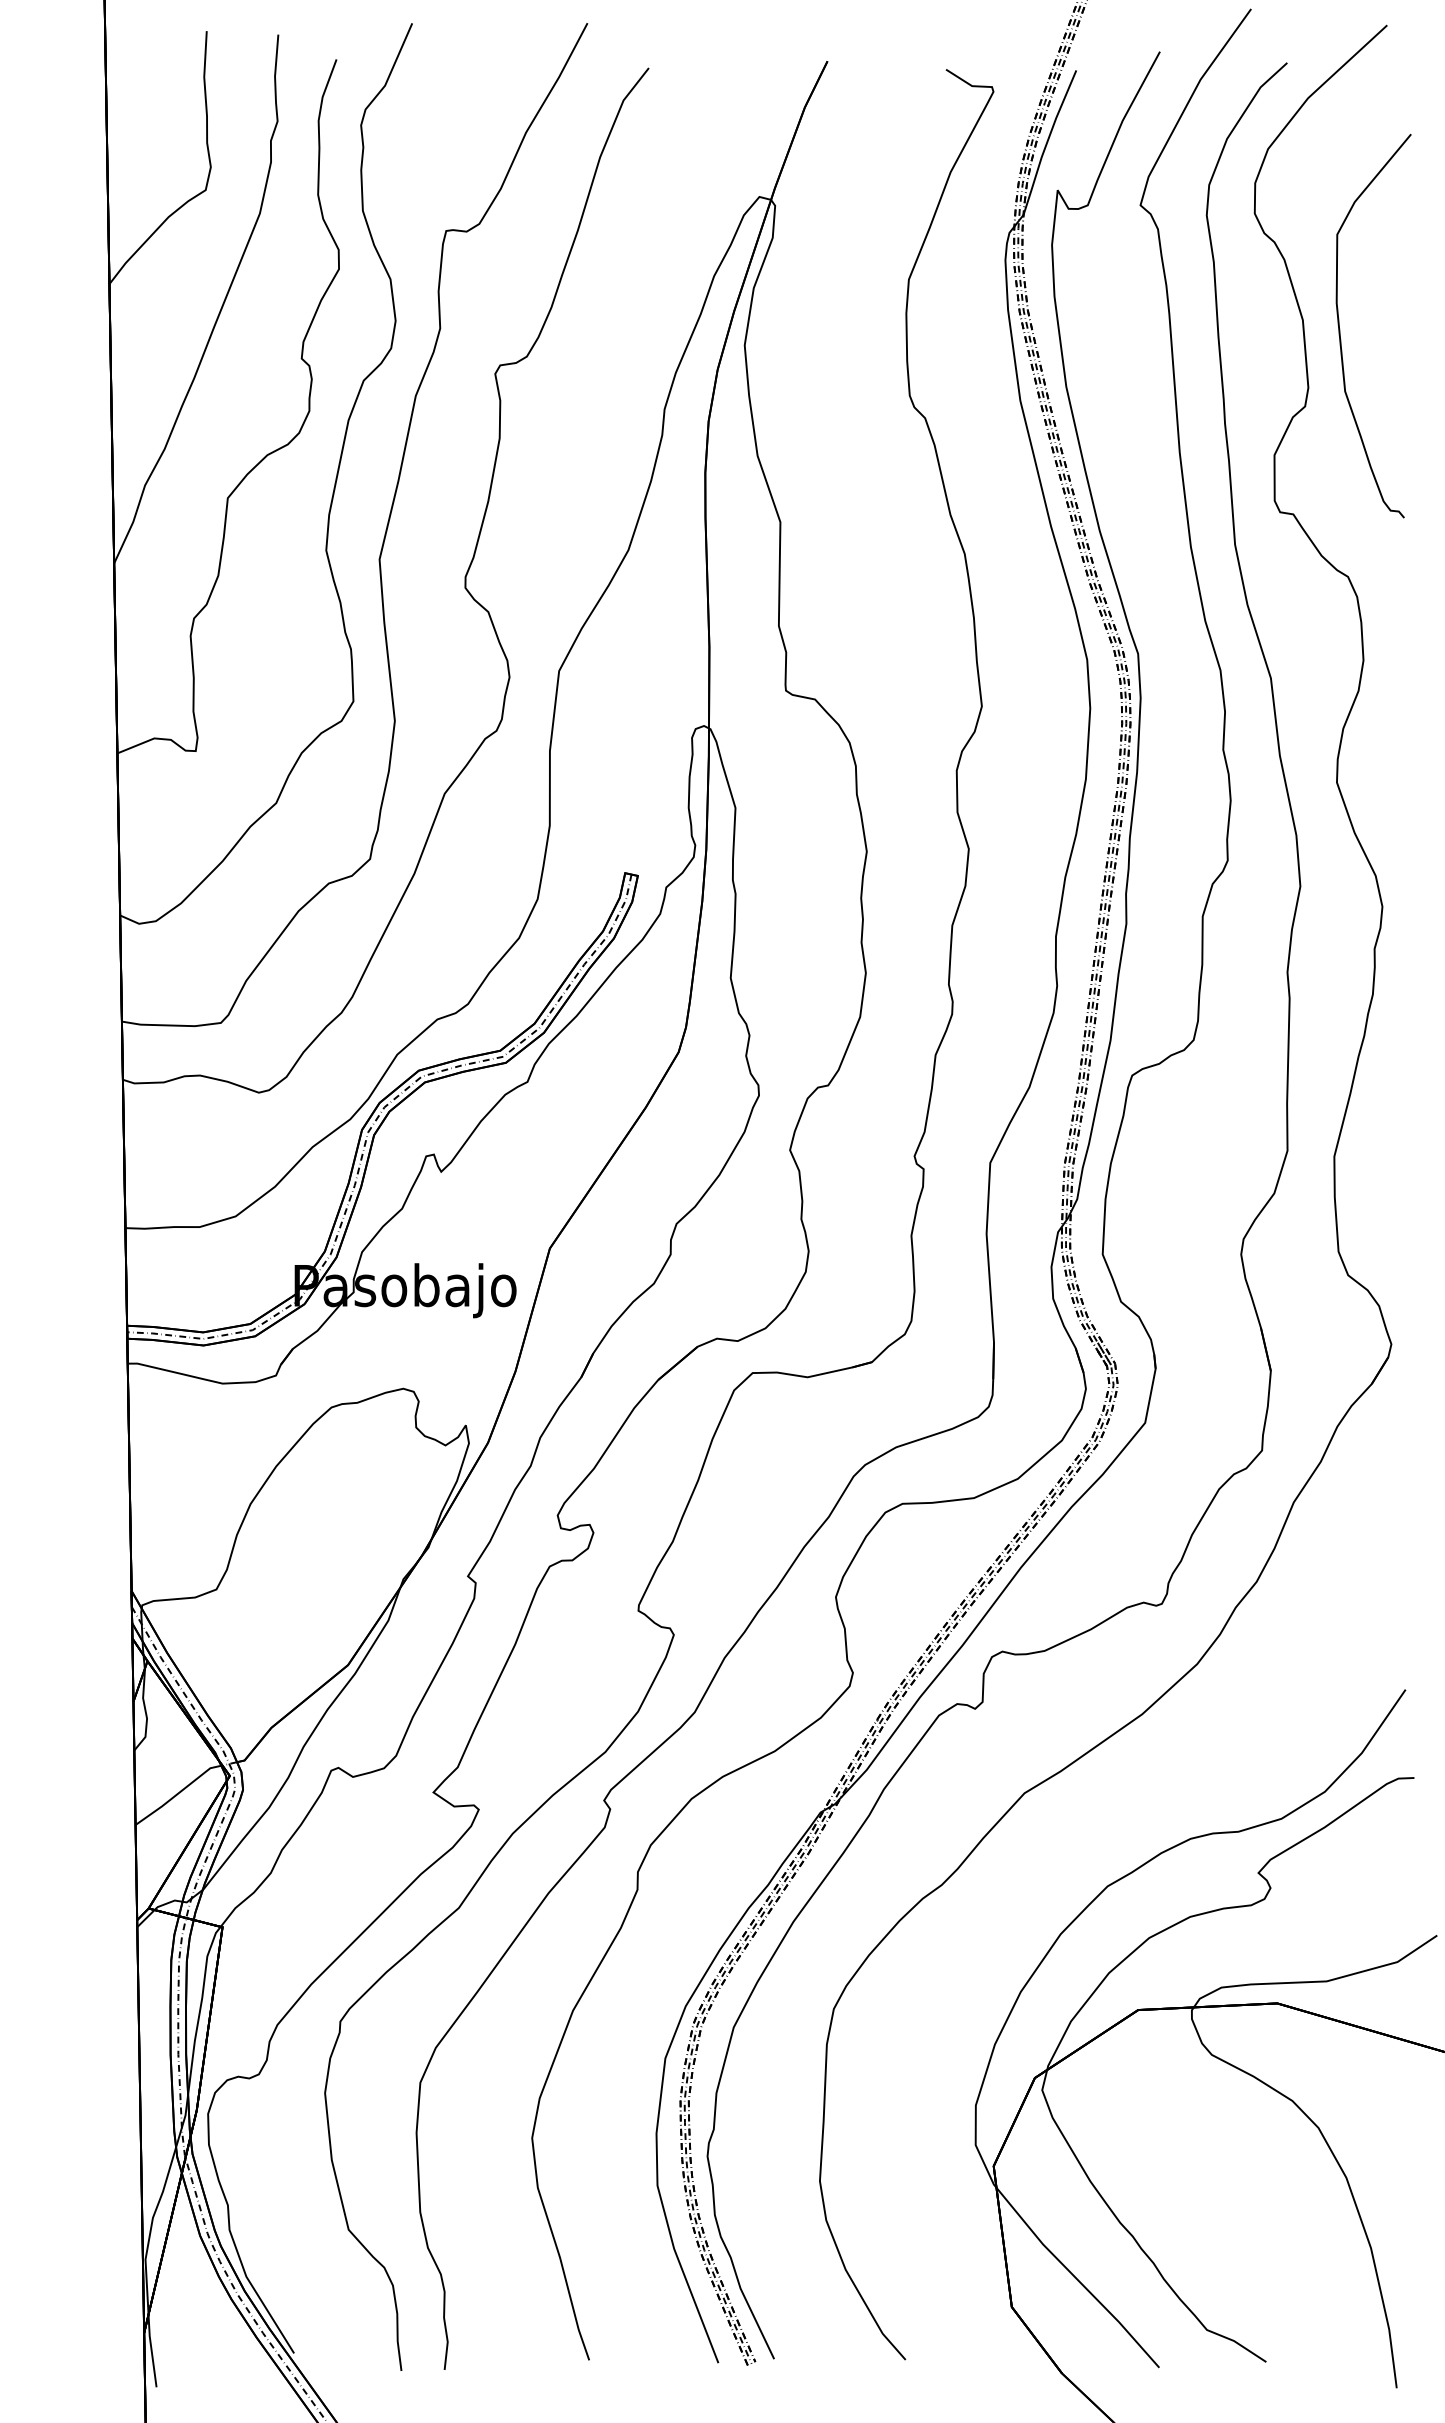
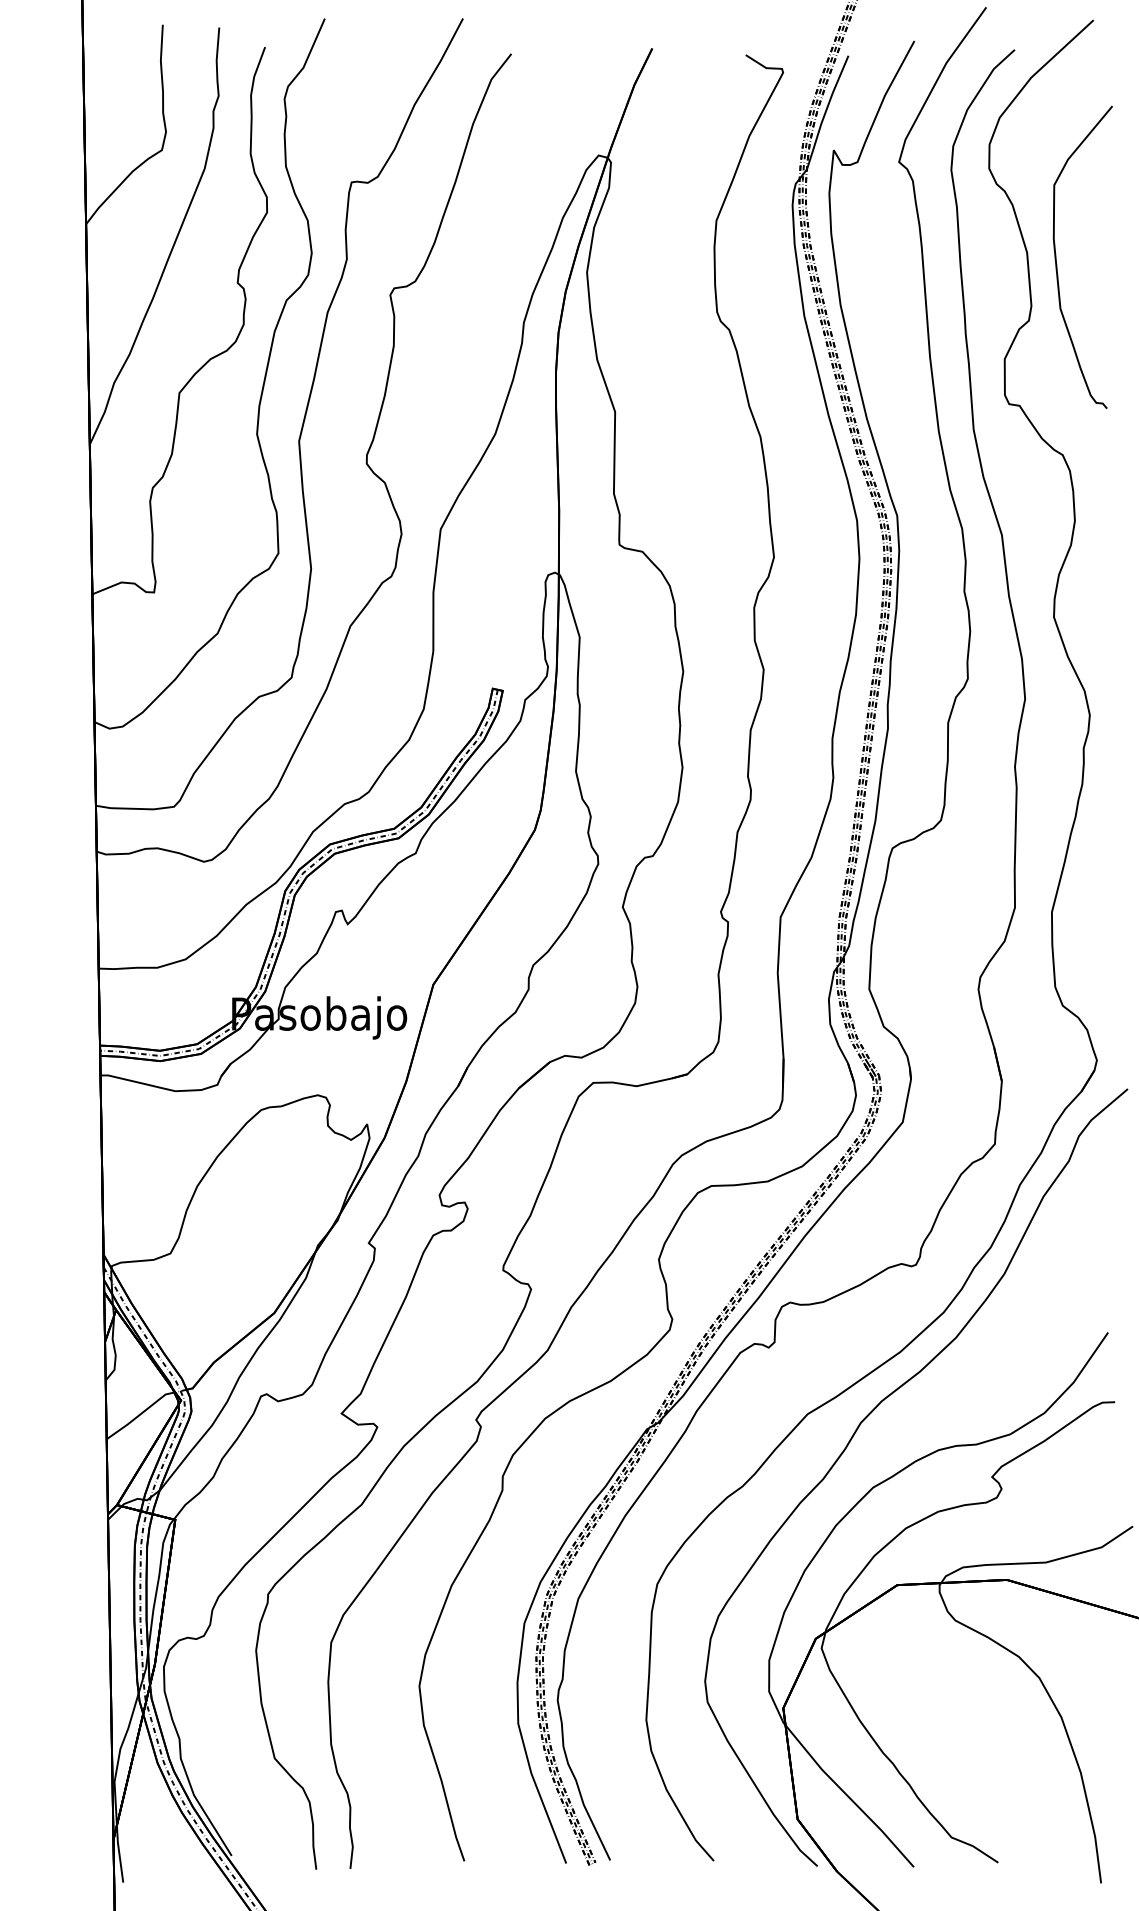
curve: (1082, 1822) -> (853, 1437), added

